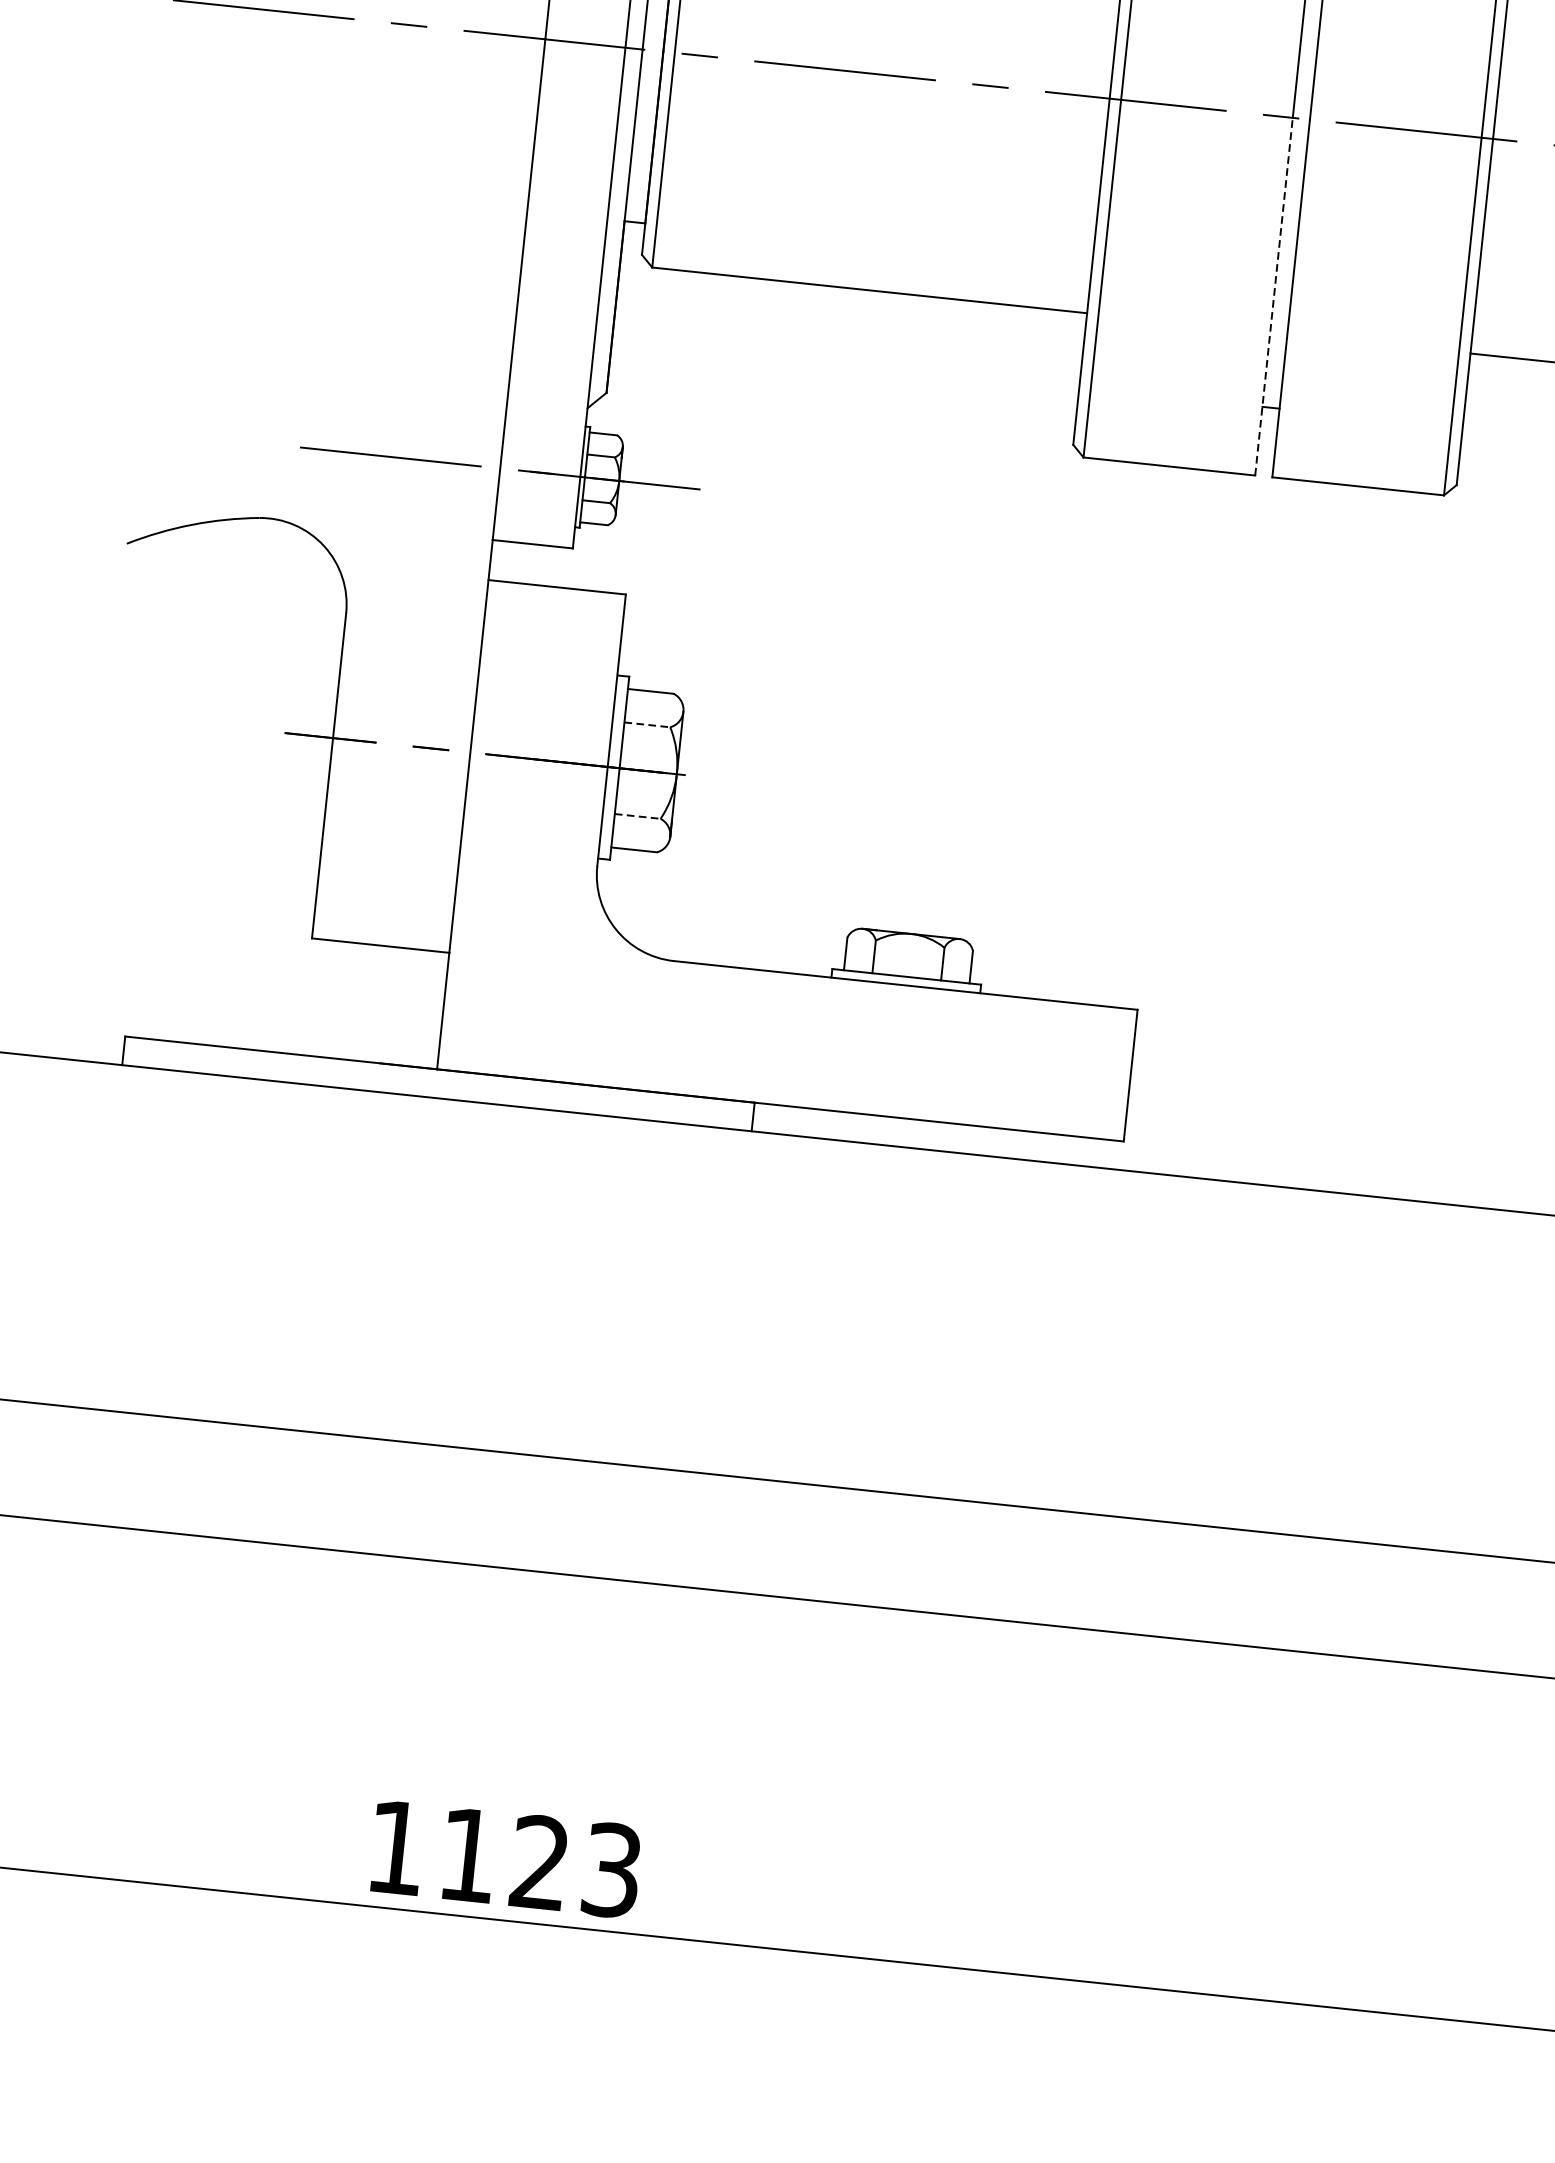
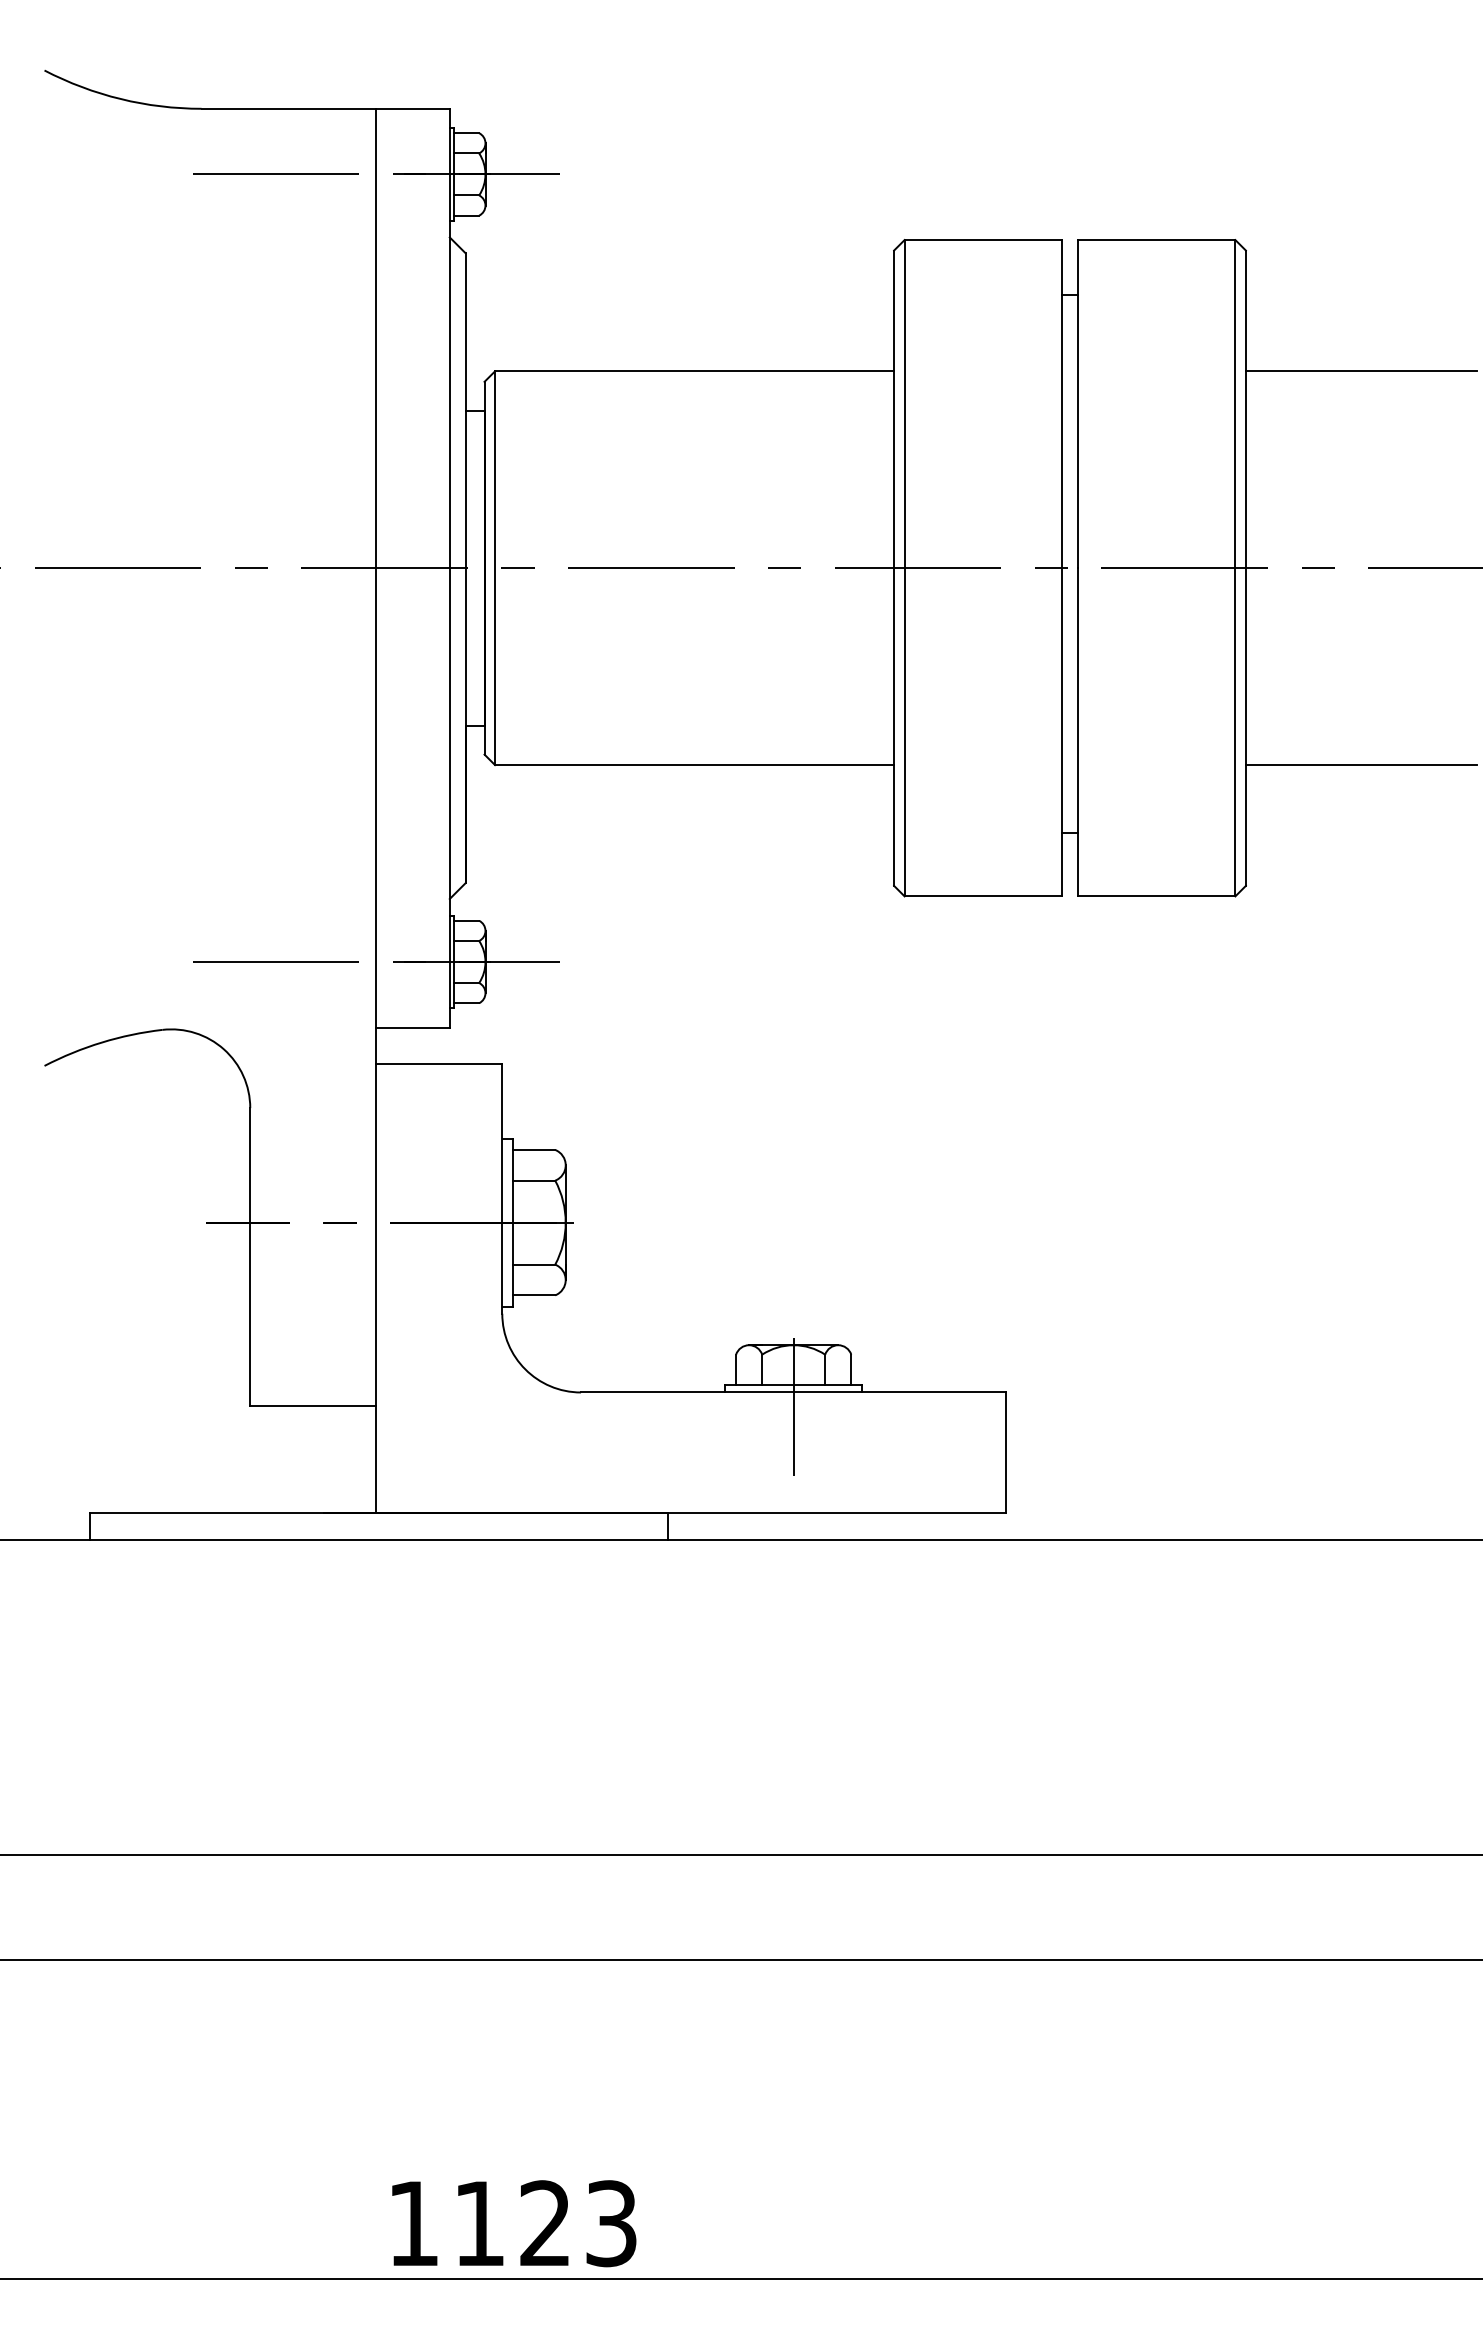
line: (1274, 295) -> (1062, 731), dashed -> solid
line: (647, 724) -> (534, 1180), dashed -> solid
line: (638, 816) -> (534, 1264), dashed -> solid
line: (904, 1000) -> (793, 1406), added

